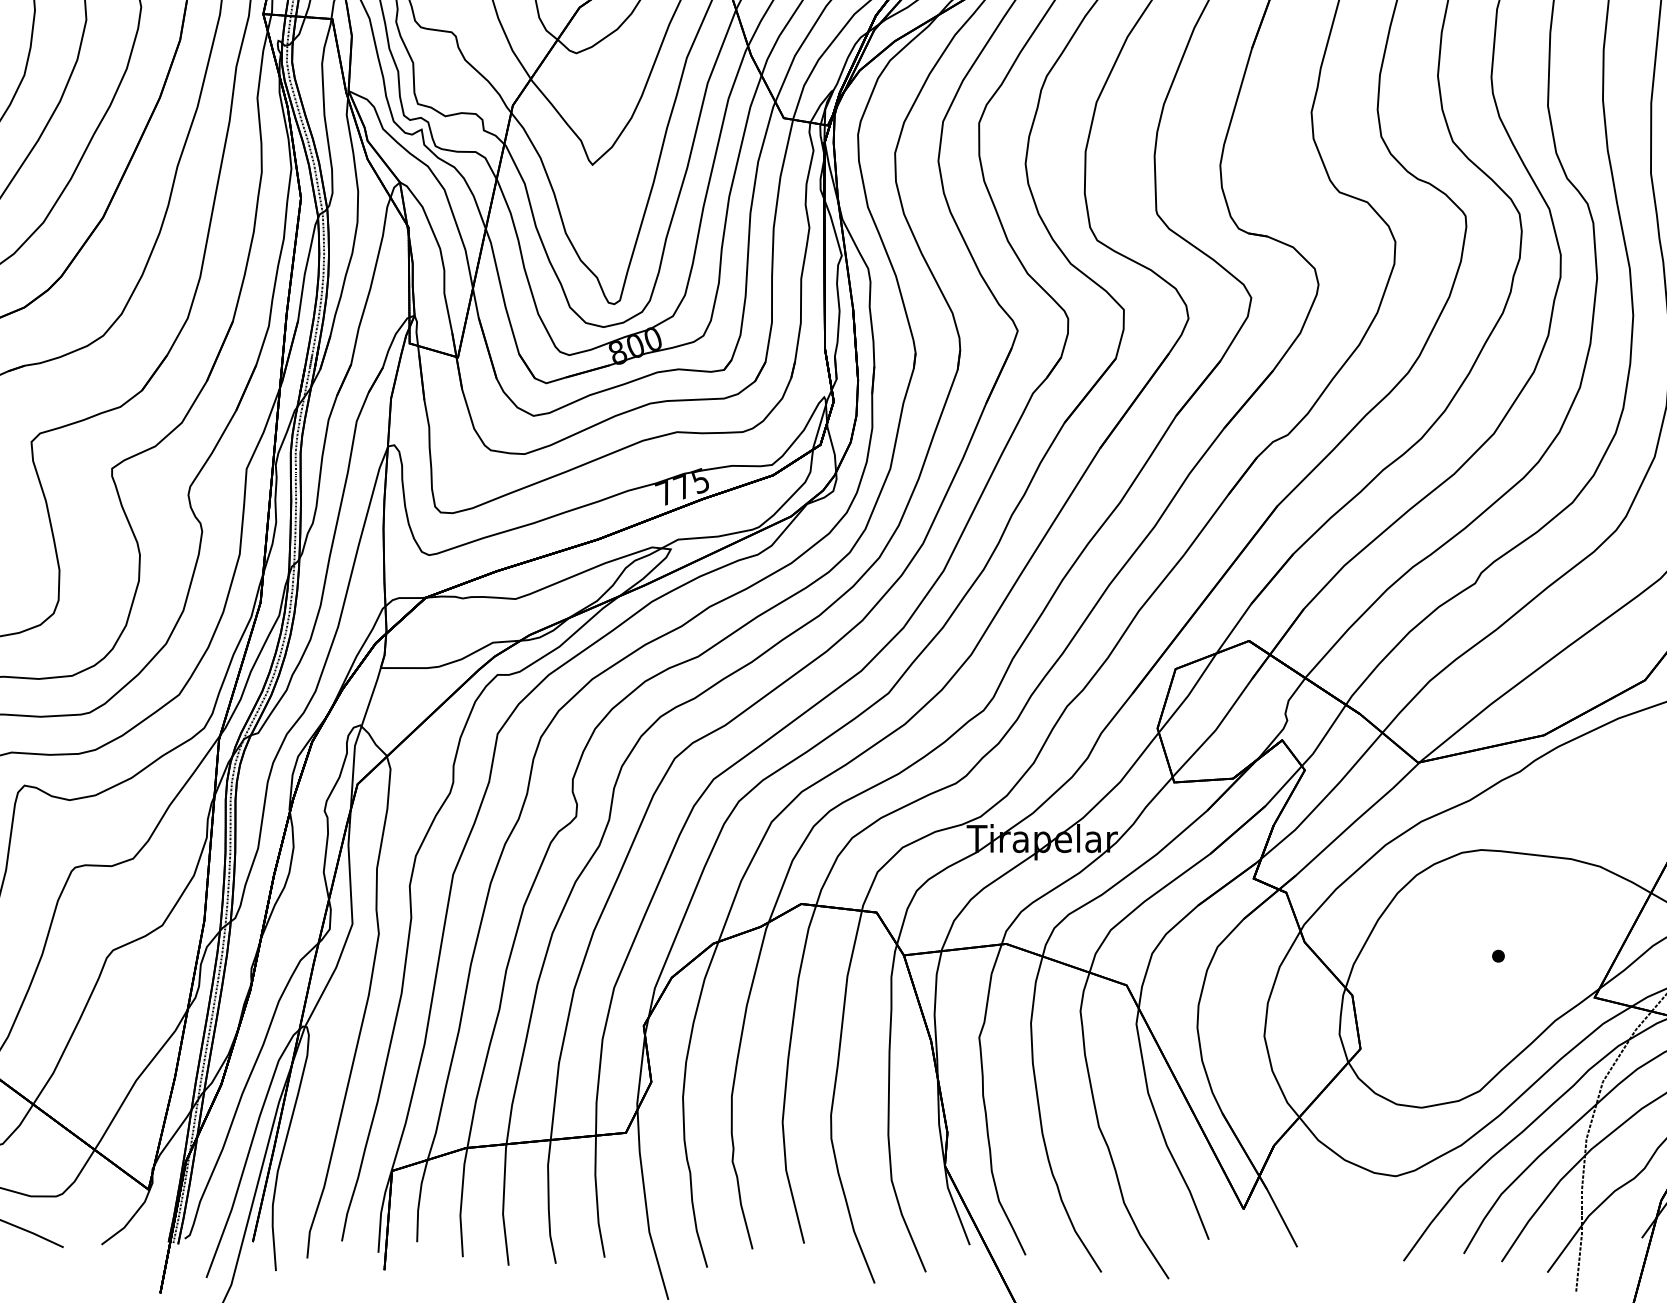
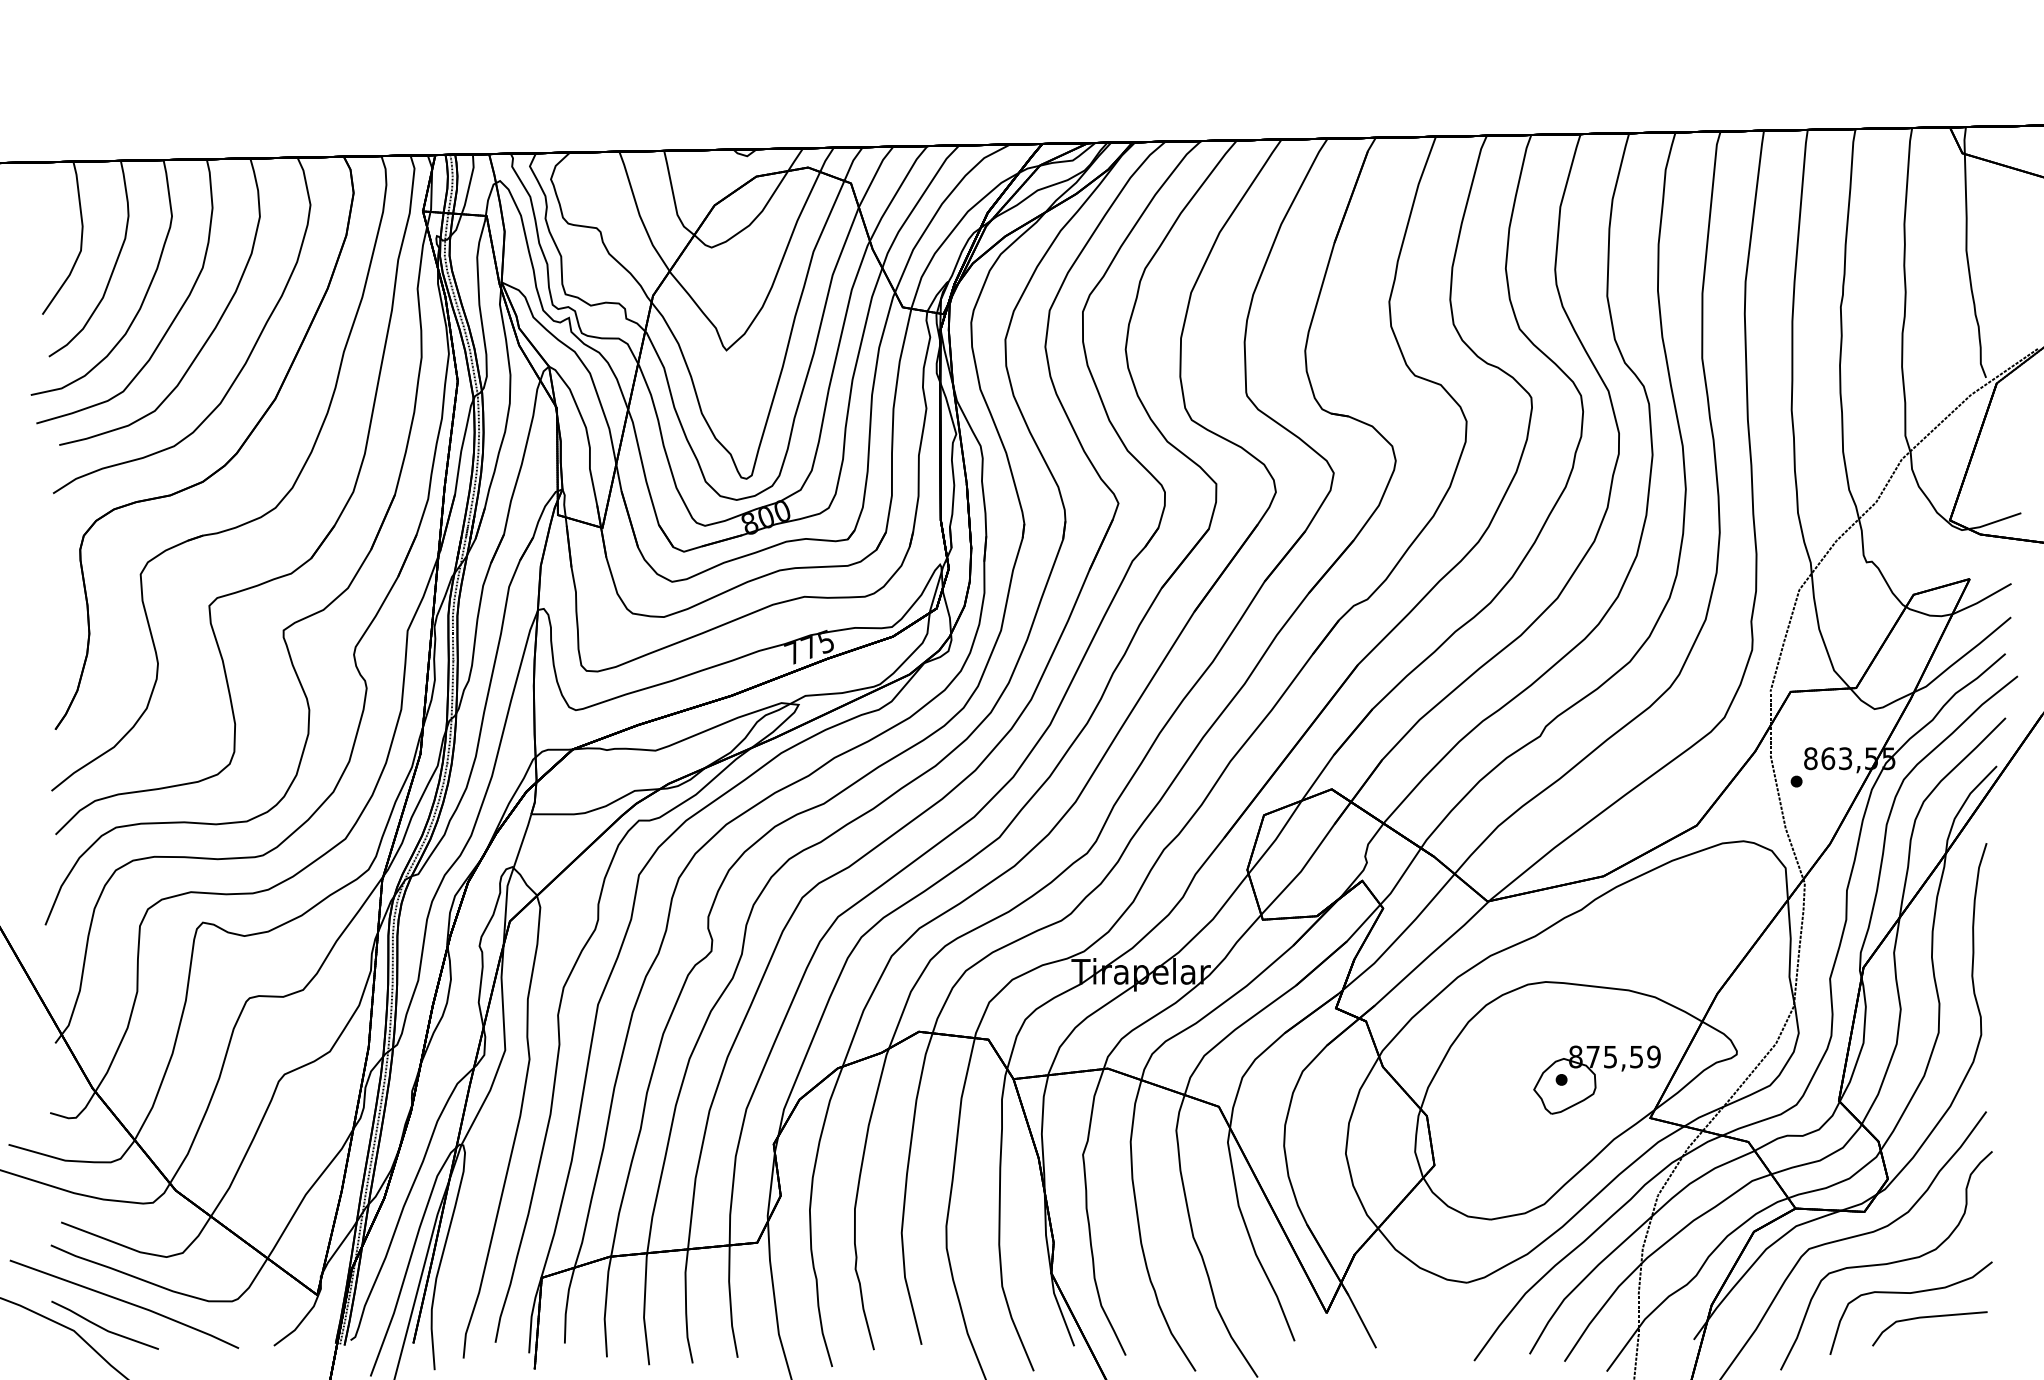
part: (1536, 955) -> (1596, 1079), added

